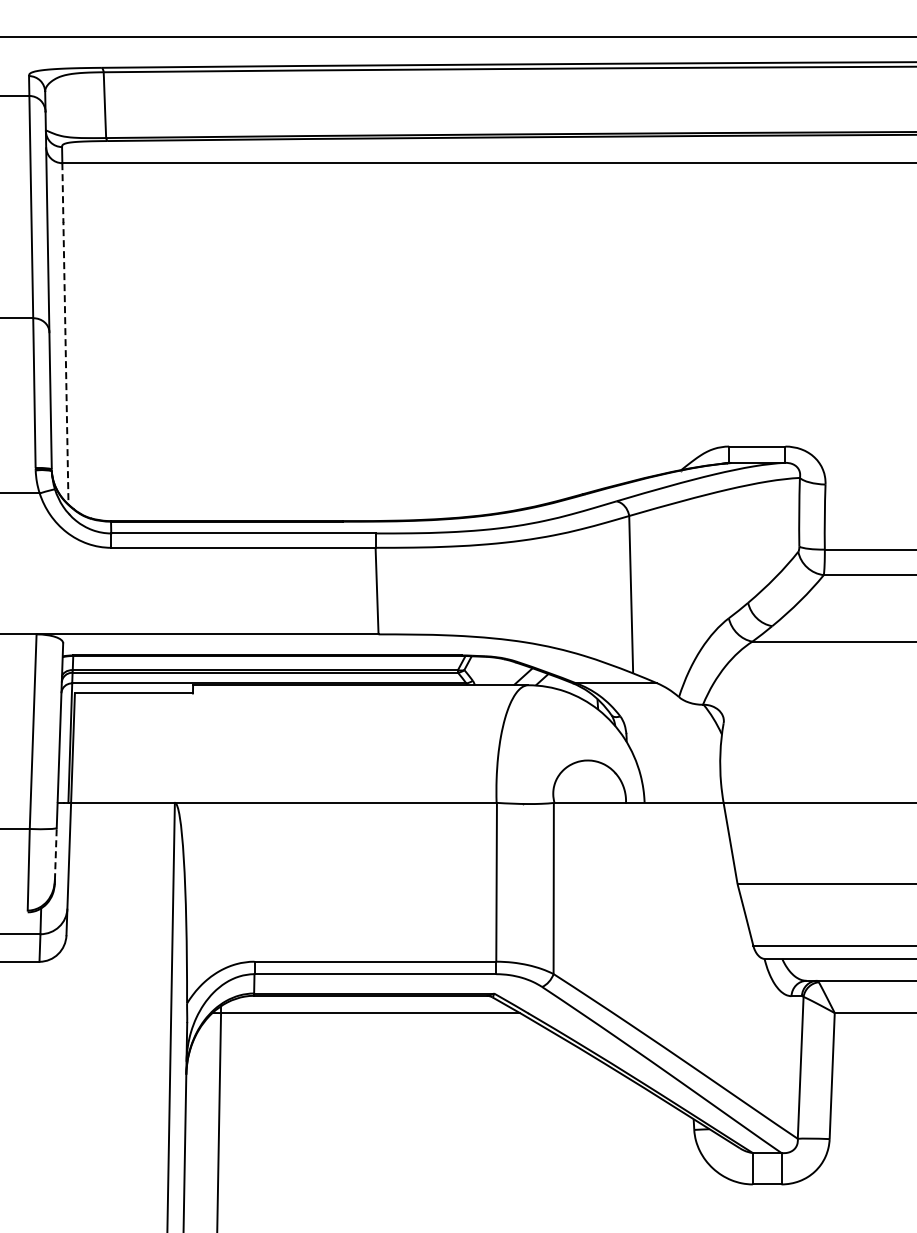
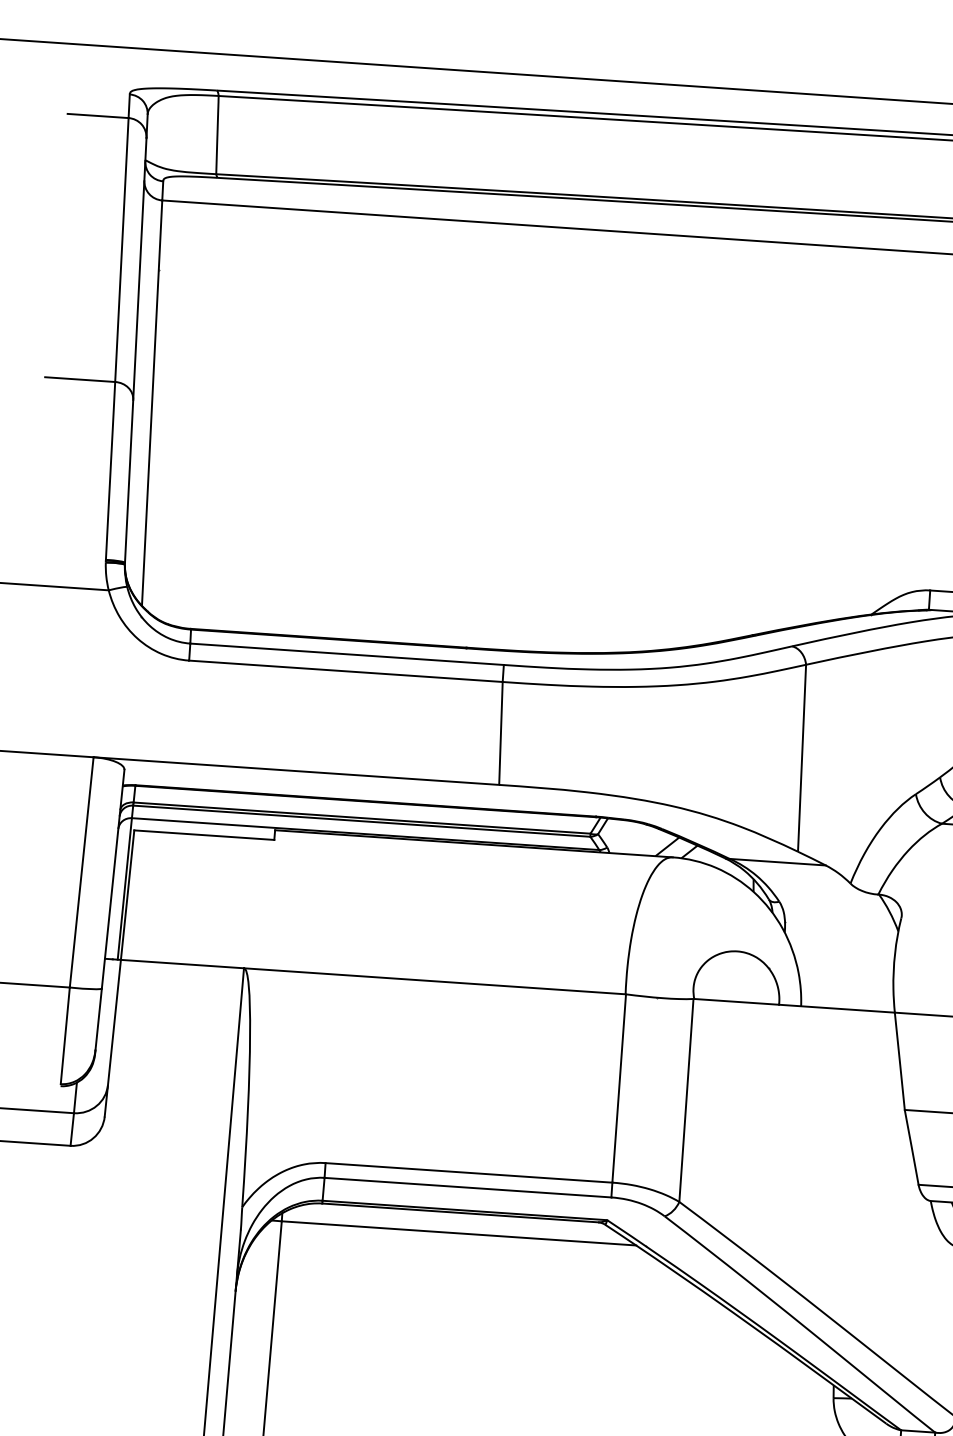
line: (65, 333) -> (152, 402), dashed -> solid
line: (55, 853) -> (98, 1018), dashed -> solid

